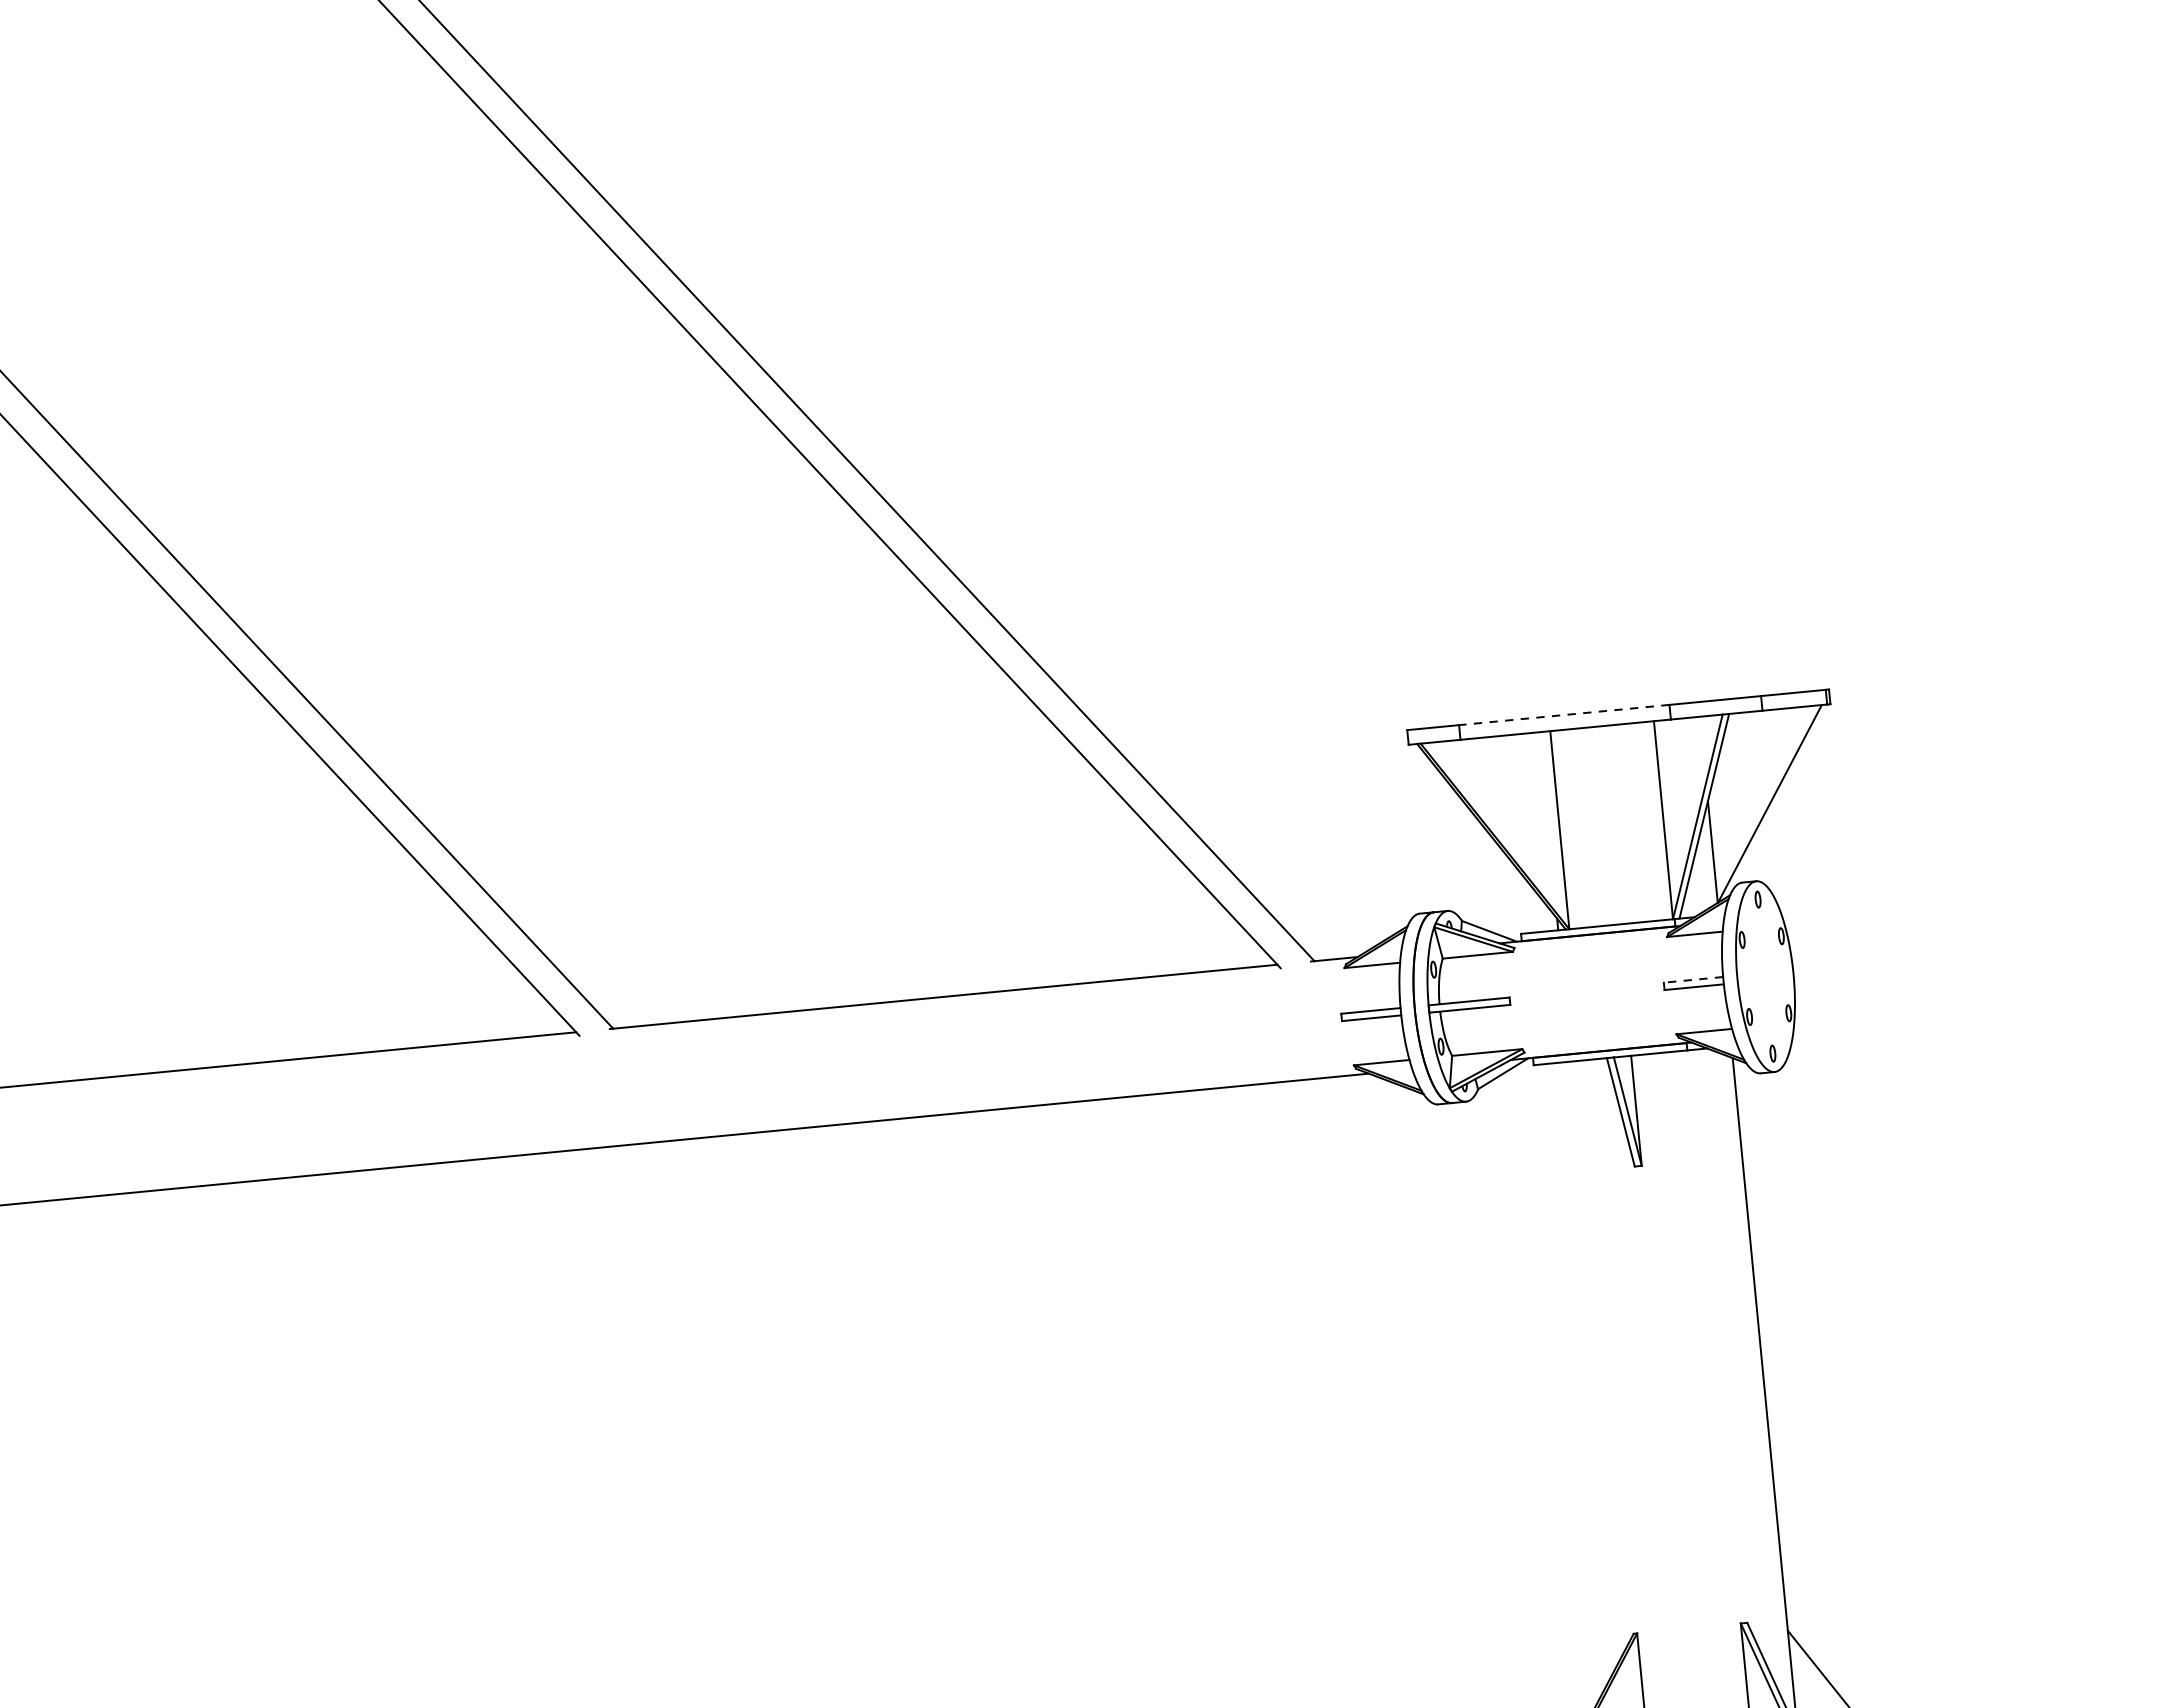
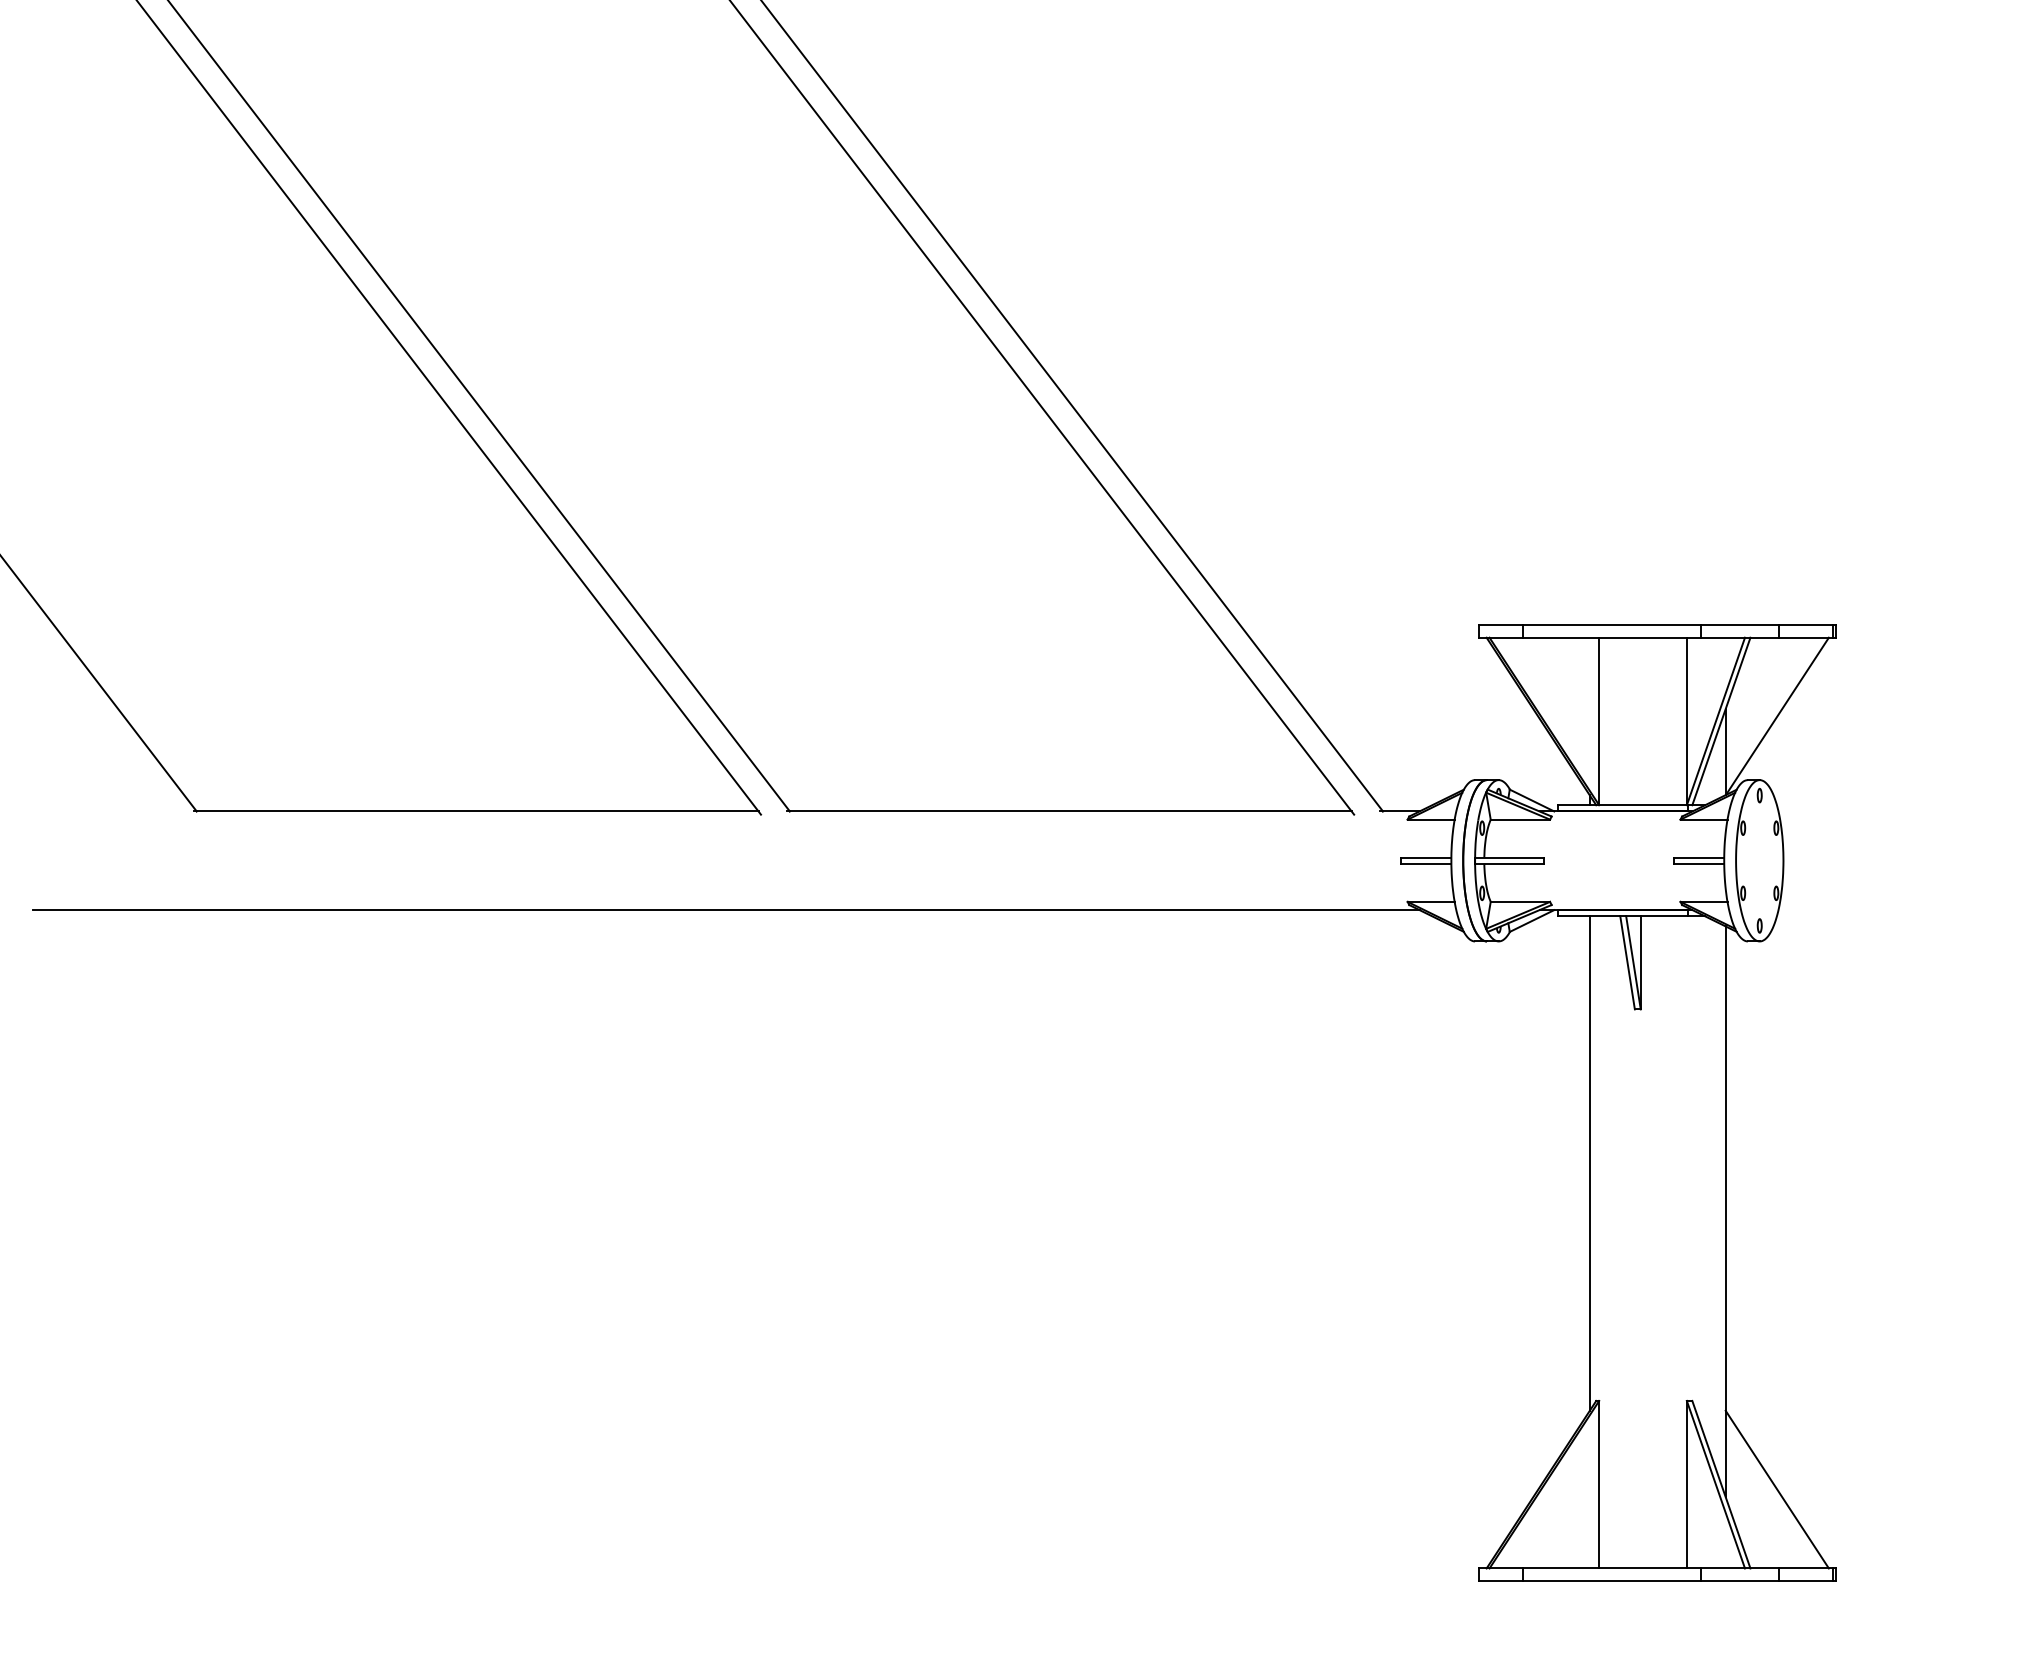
line: (1564, 715) -> (1612, 625), dashed -> solid
line: (1692, 979) -> (1698, 857), dashed -> solid
line: (1598, 1353) -> (1589, 1163), added

